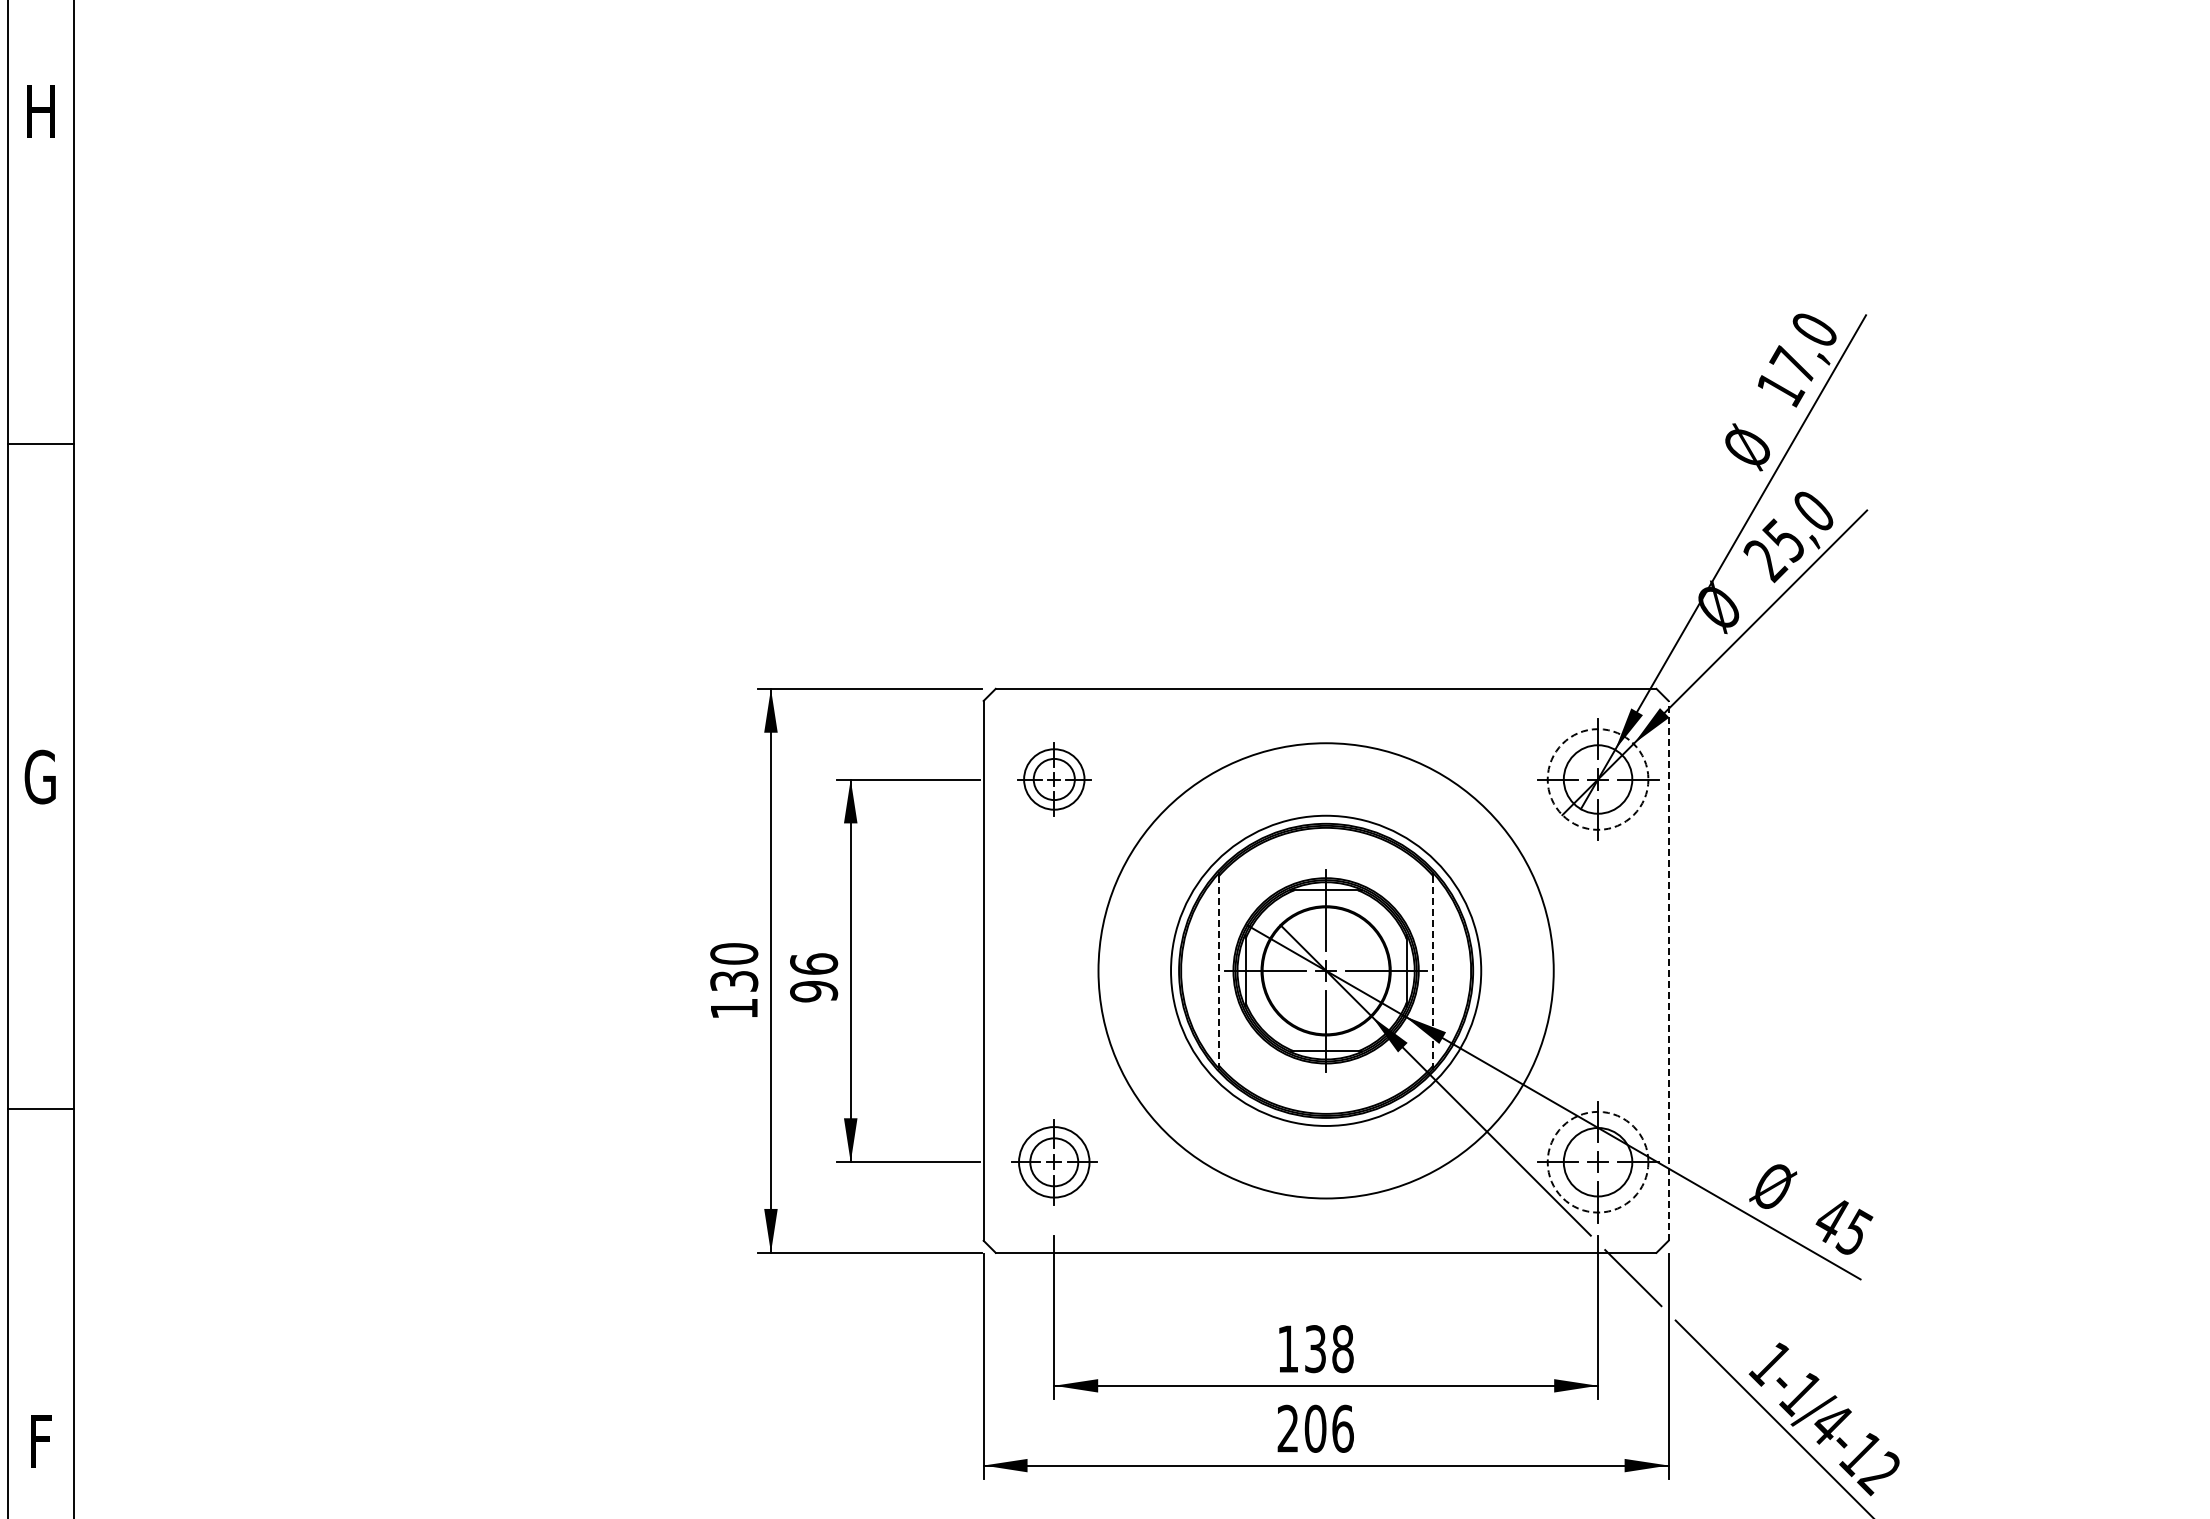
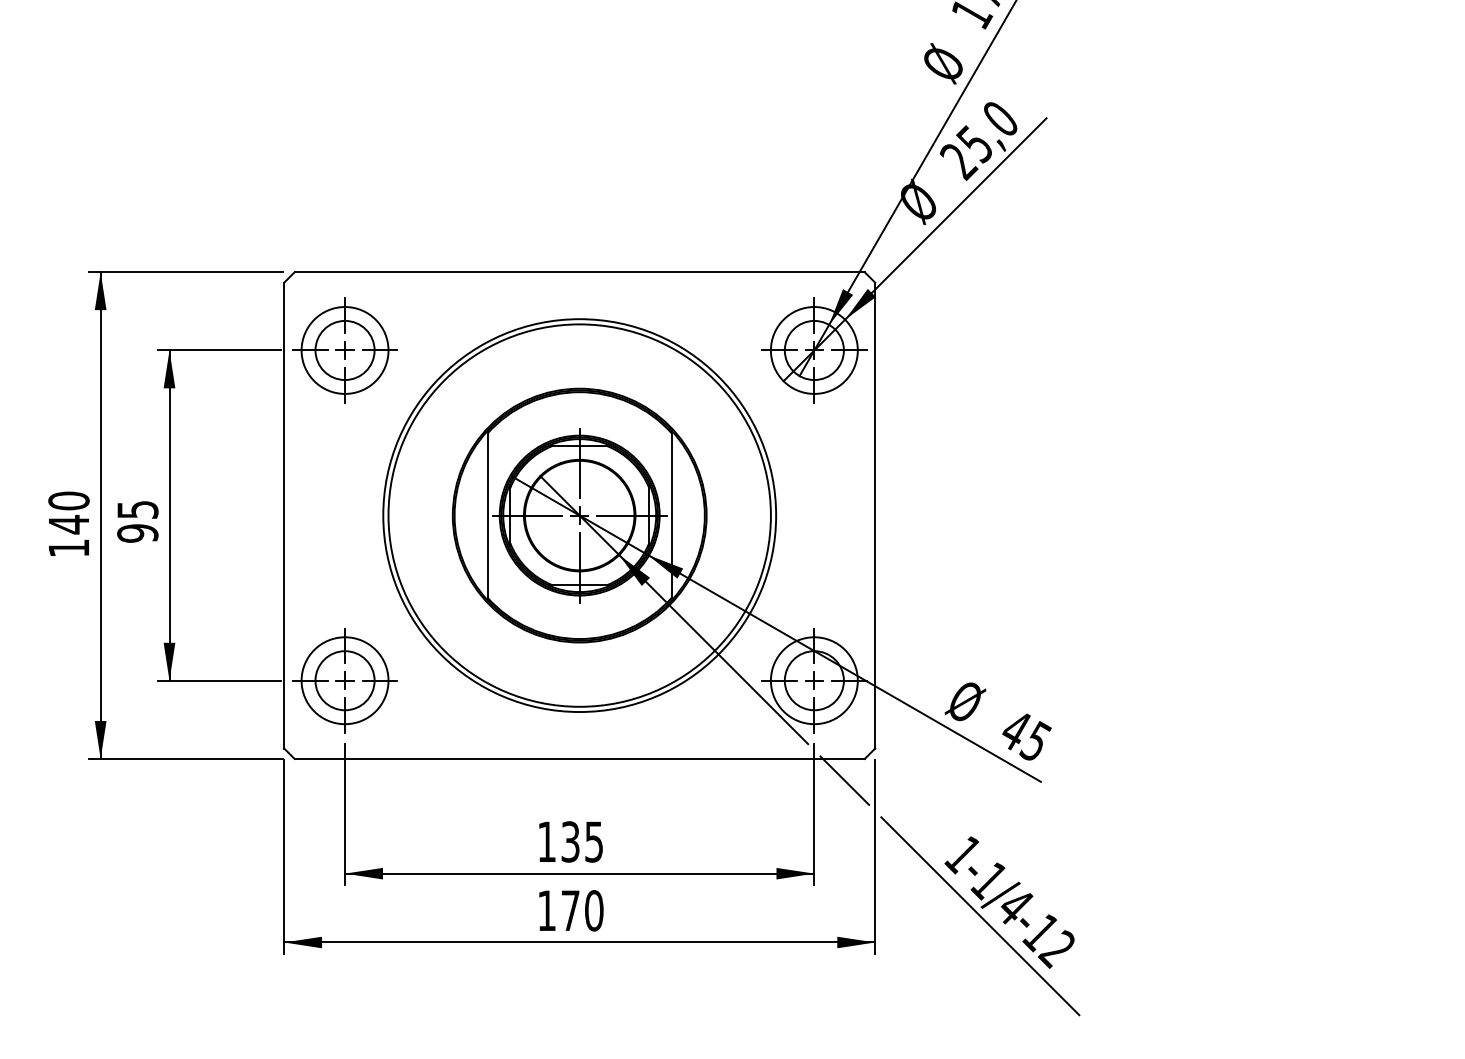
part: (1054, 779) -> (345, 350), size x1.67
circle: (1597, 779) -> (813, 350), dashed -> solid
text: (814, 963) -> (138, 509), 96 -> 95
circle: (1325, 970) -> (579, 515), size x1.43
line: (1668, 970) -> (875, 515), dashed -> solid
line: (1219, 971) -> (487, 516), dashed -> solid
line: (1432, 971) -> (671, 516), dashed -> solid
text: (734, 981) -> (69, 524), 130 -> 140
circle: (1597, 1161) -> (813, 680), dashed -> solid
part: (1054, 1162) -> (345, 680), size x1.43
text: (1342, 1349) -> (593, 842), 138 -> 135
text: (1315, 1428) -> (570, 910), 206 -> 170

